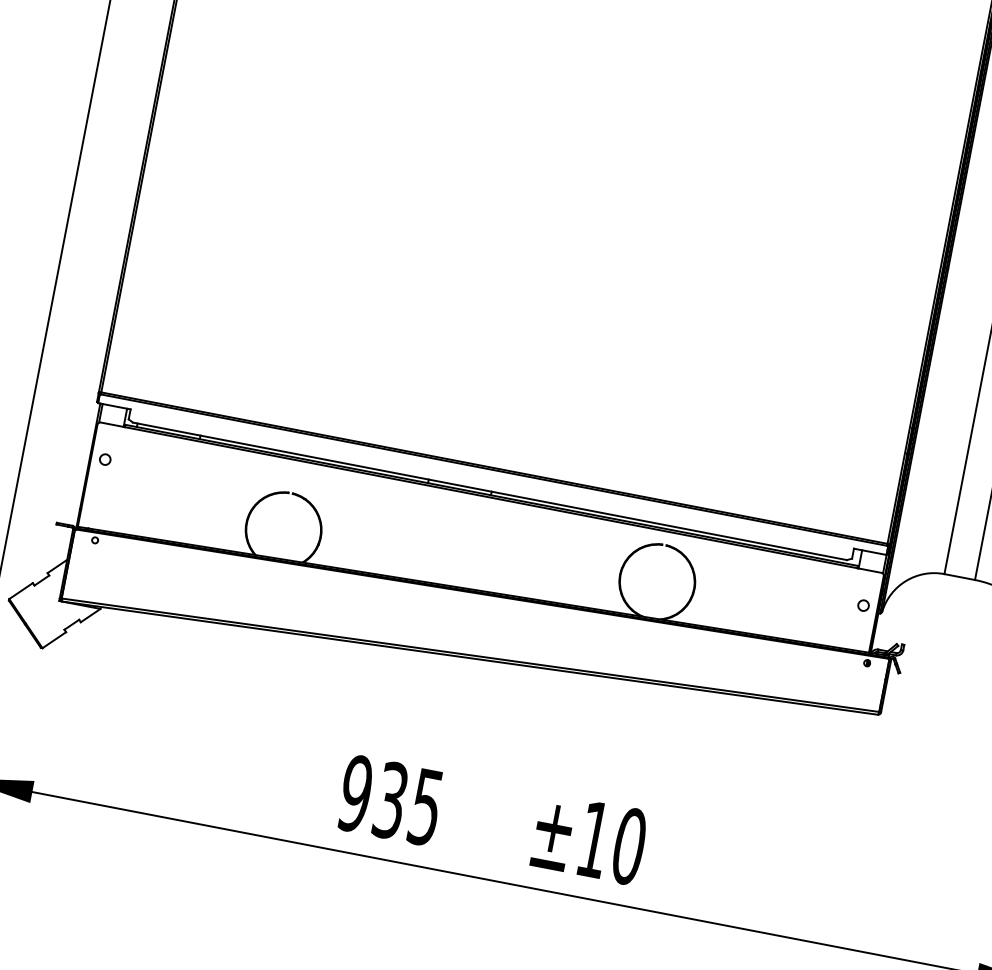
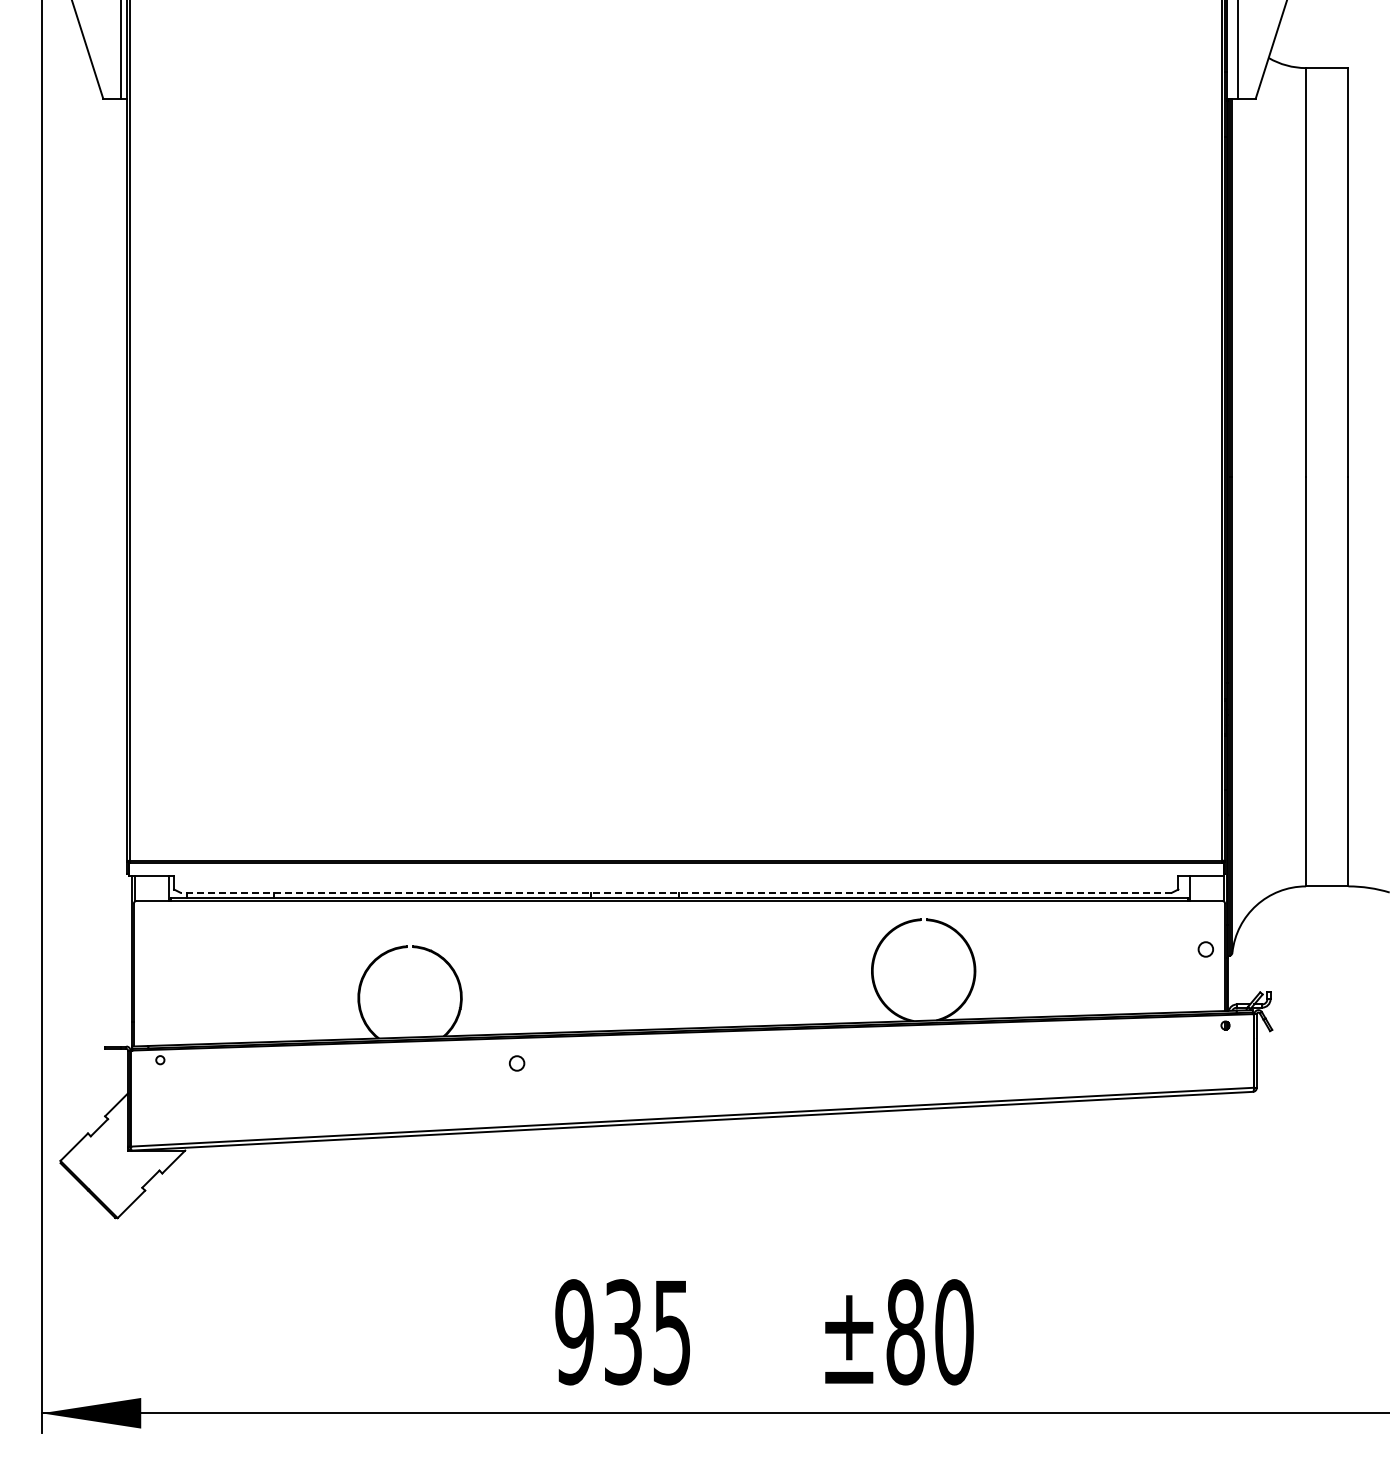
circle: (104, 459) -> (516, 1063), moved
line: (490, 491) -> (676, 892), solid -> dashed
text: (594, 839) -> (905, 1332), ±10 -> ±80

